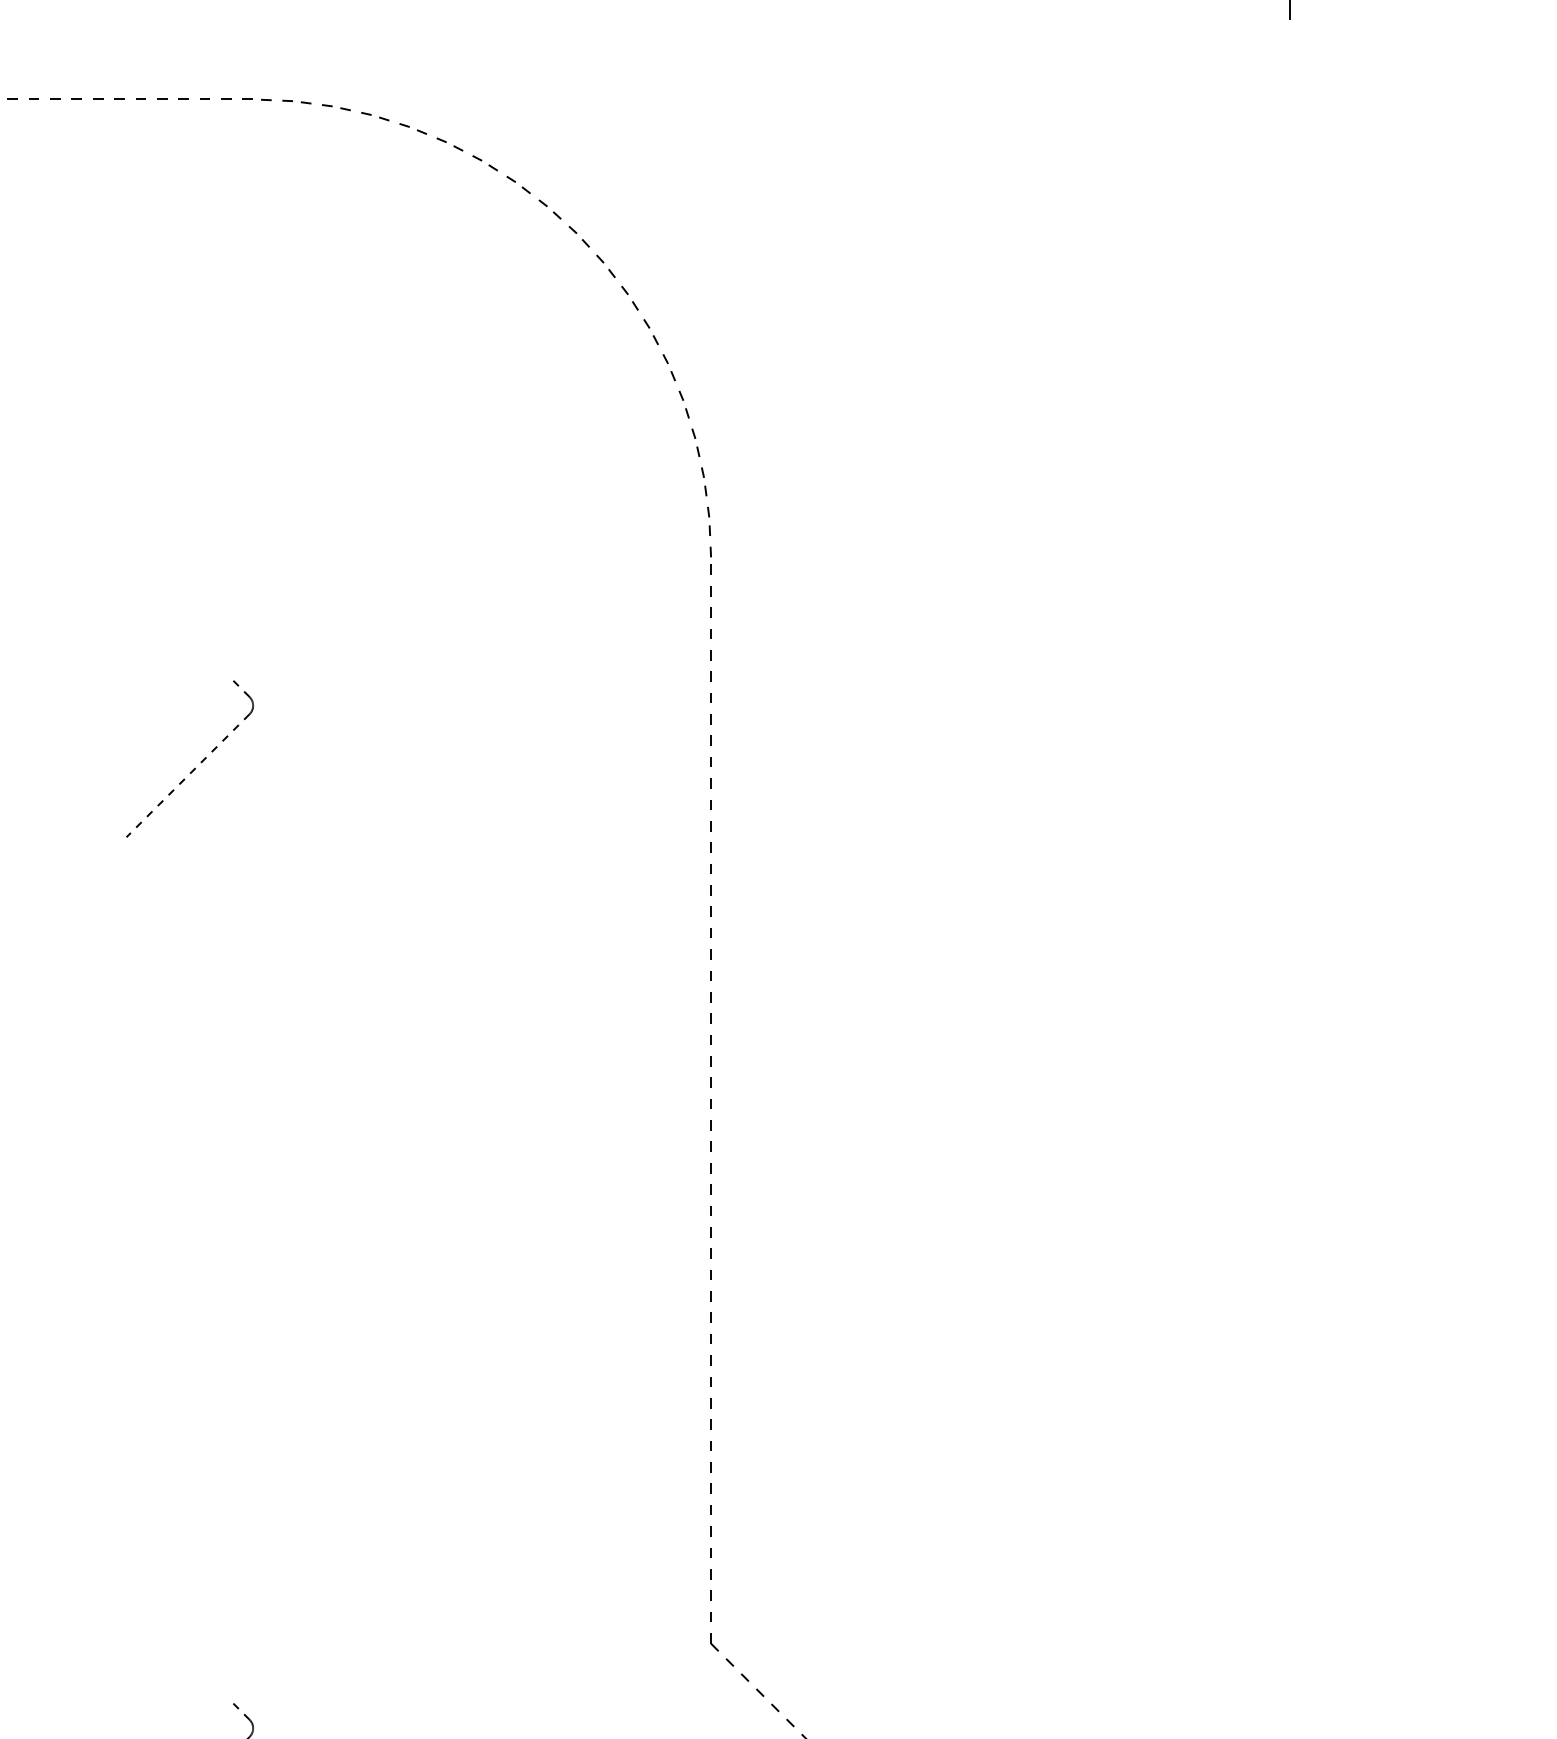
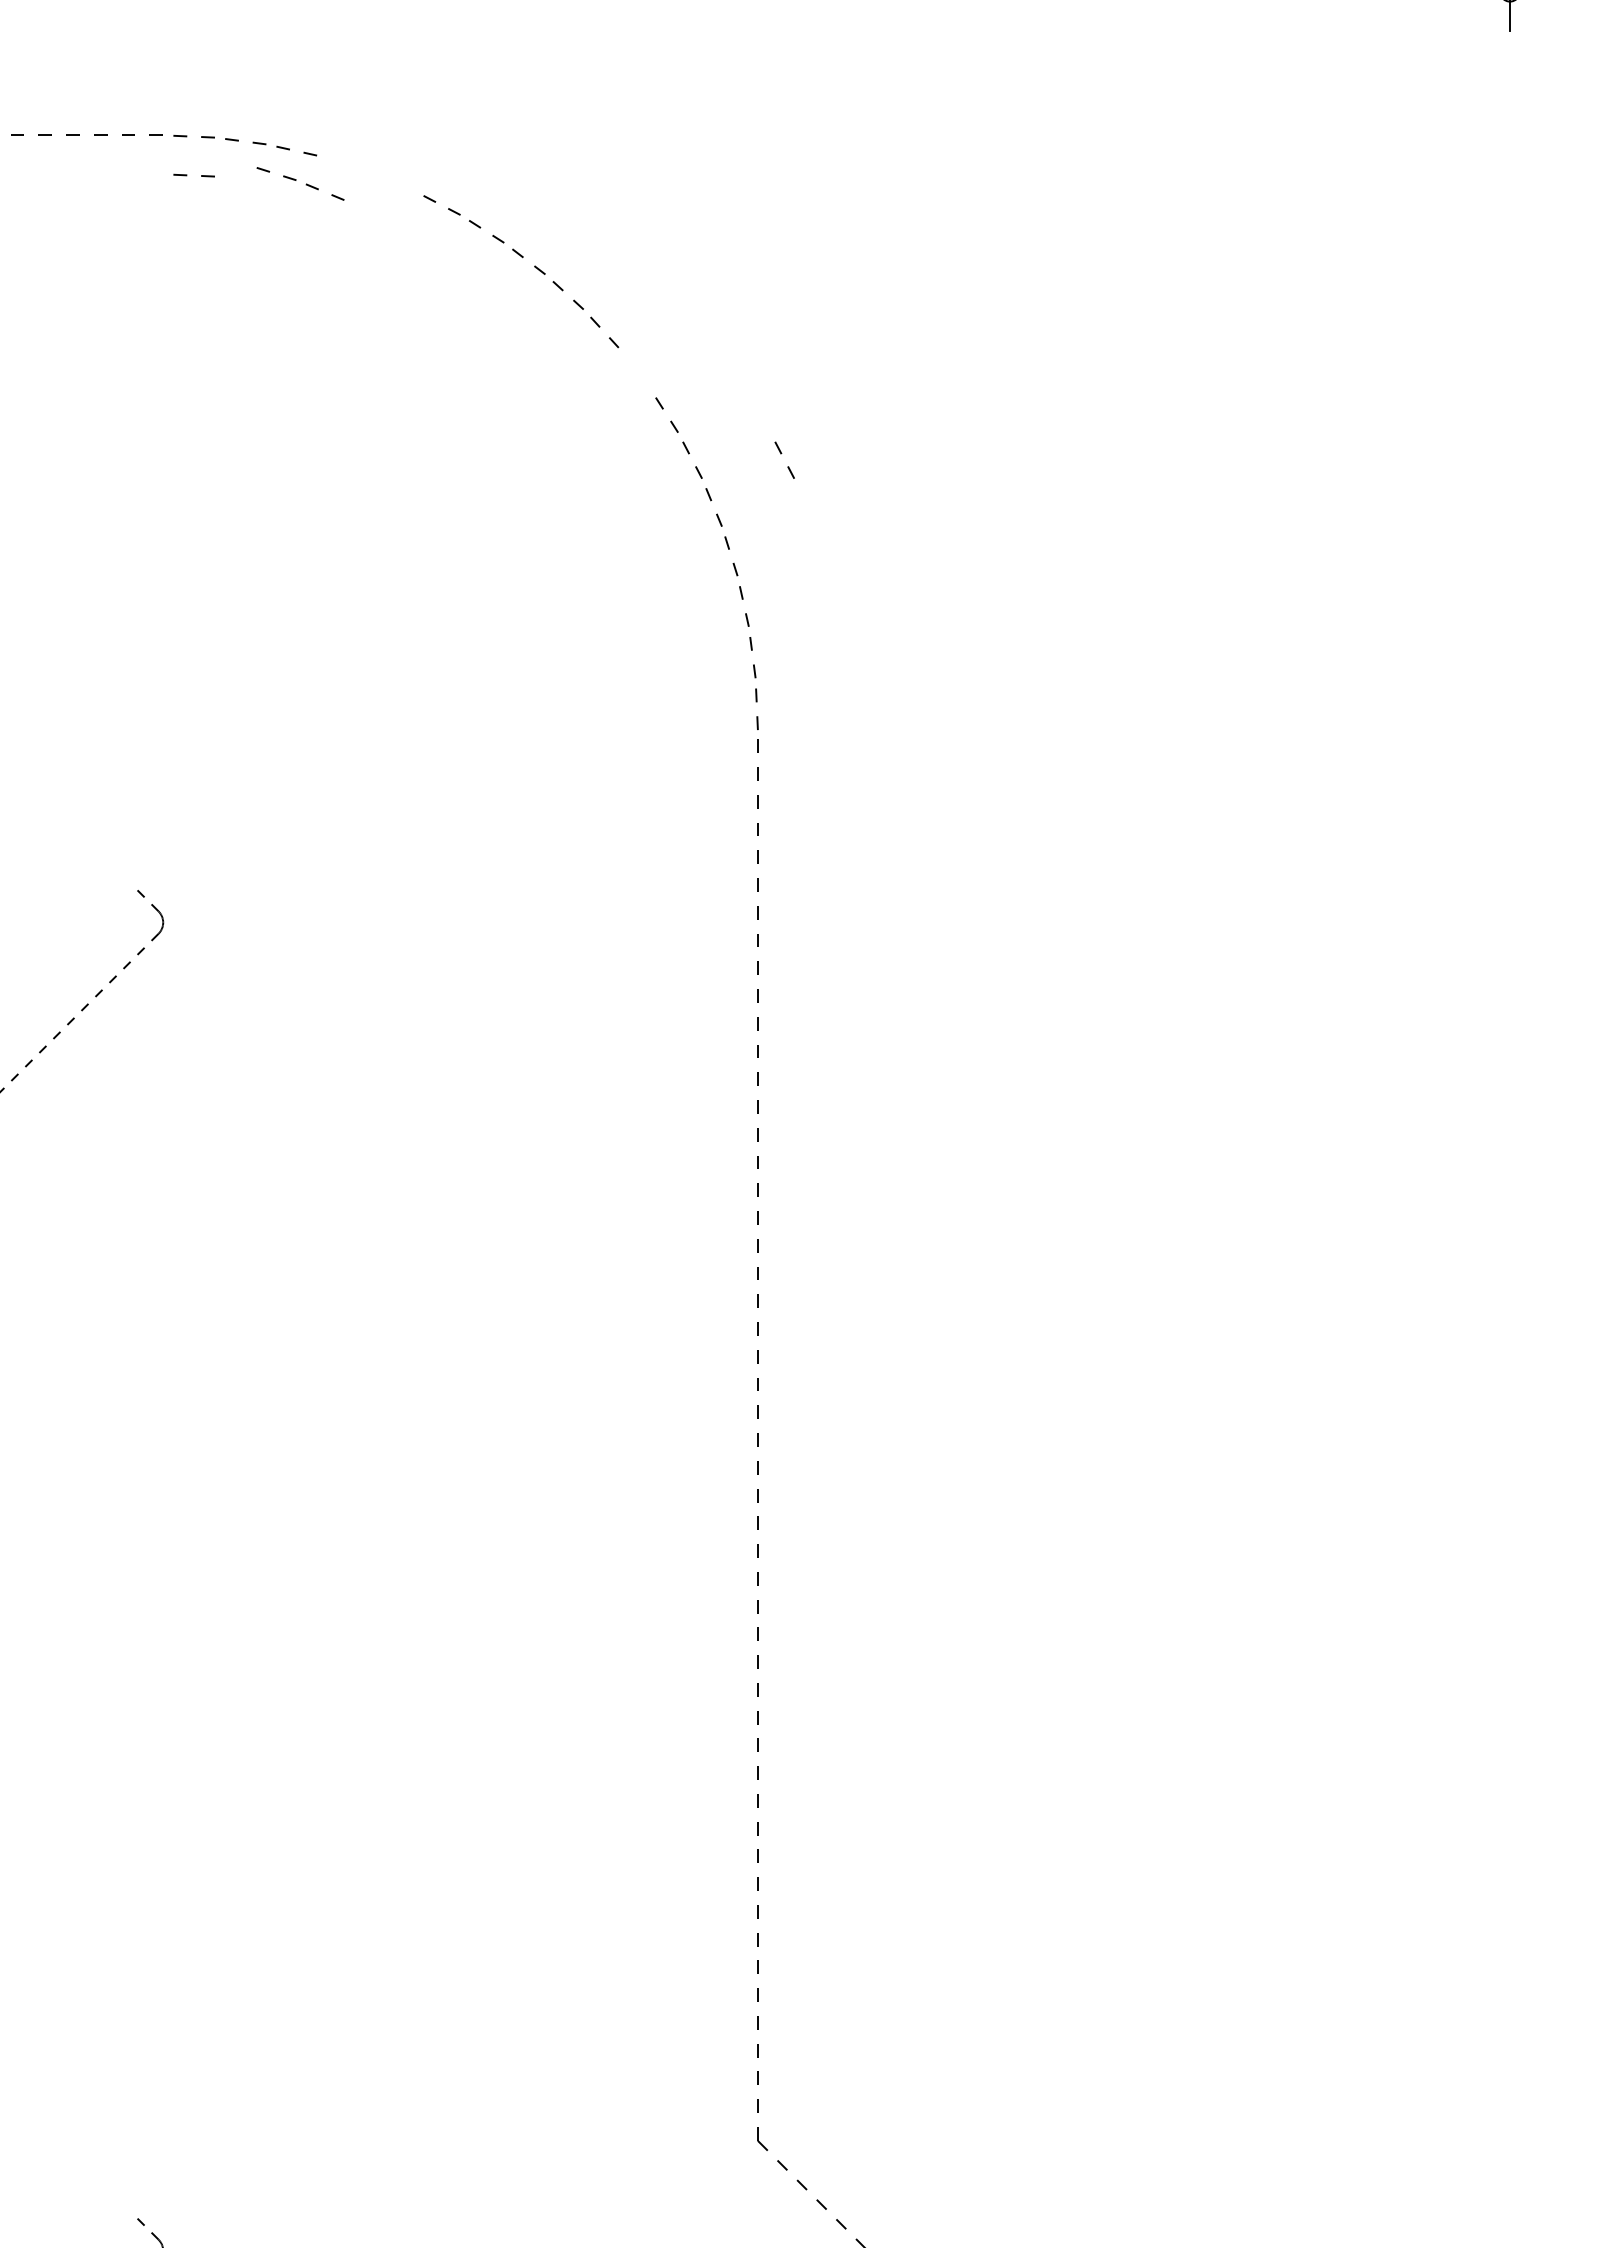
line: (271, 129) -> (187, 174), added
part: (412, 129) -> (300, 183), moved
line: (615, 277) -> (633, 366), removed
line: (728, 345) -> (780, 454), added

